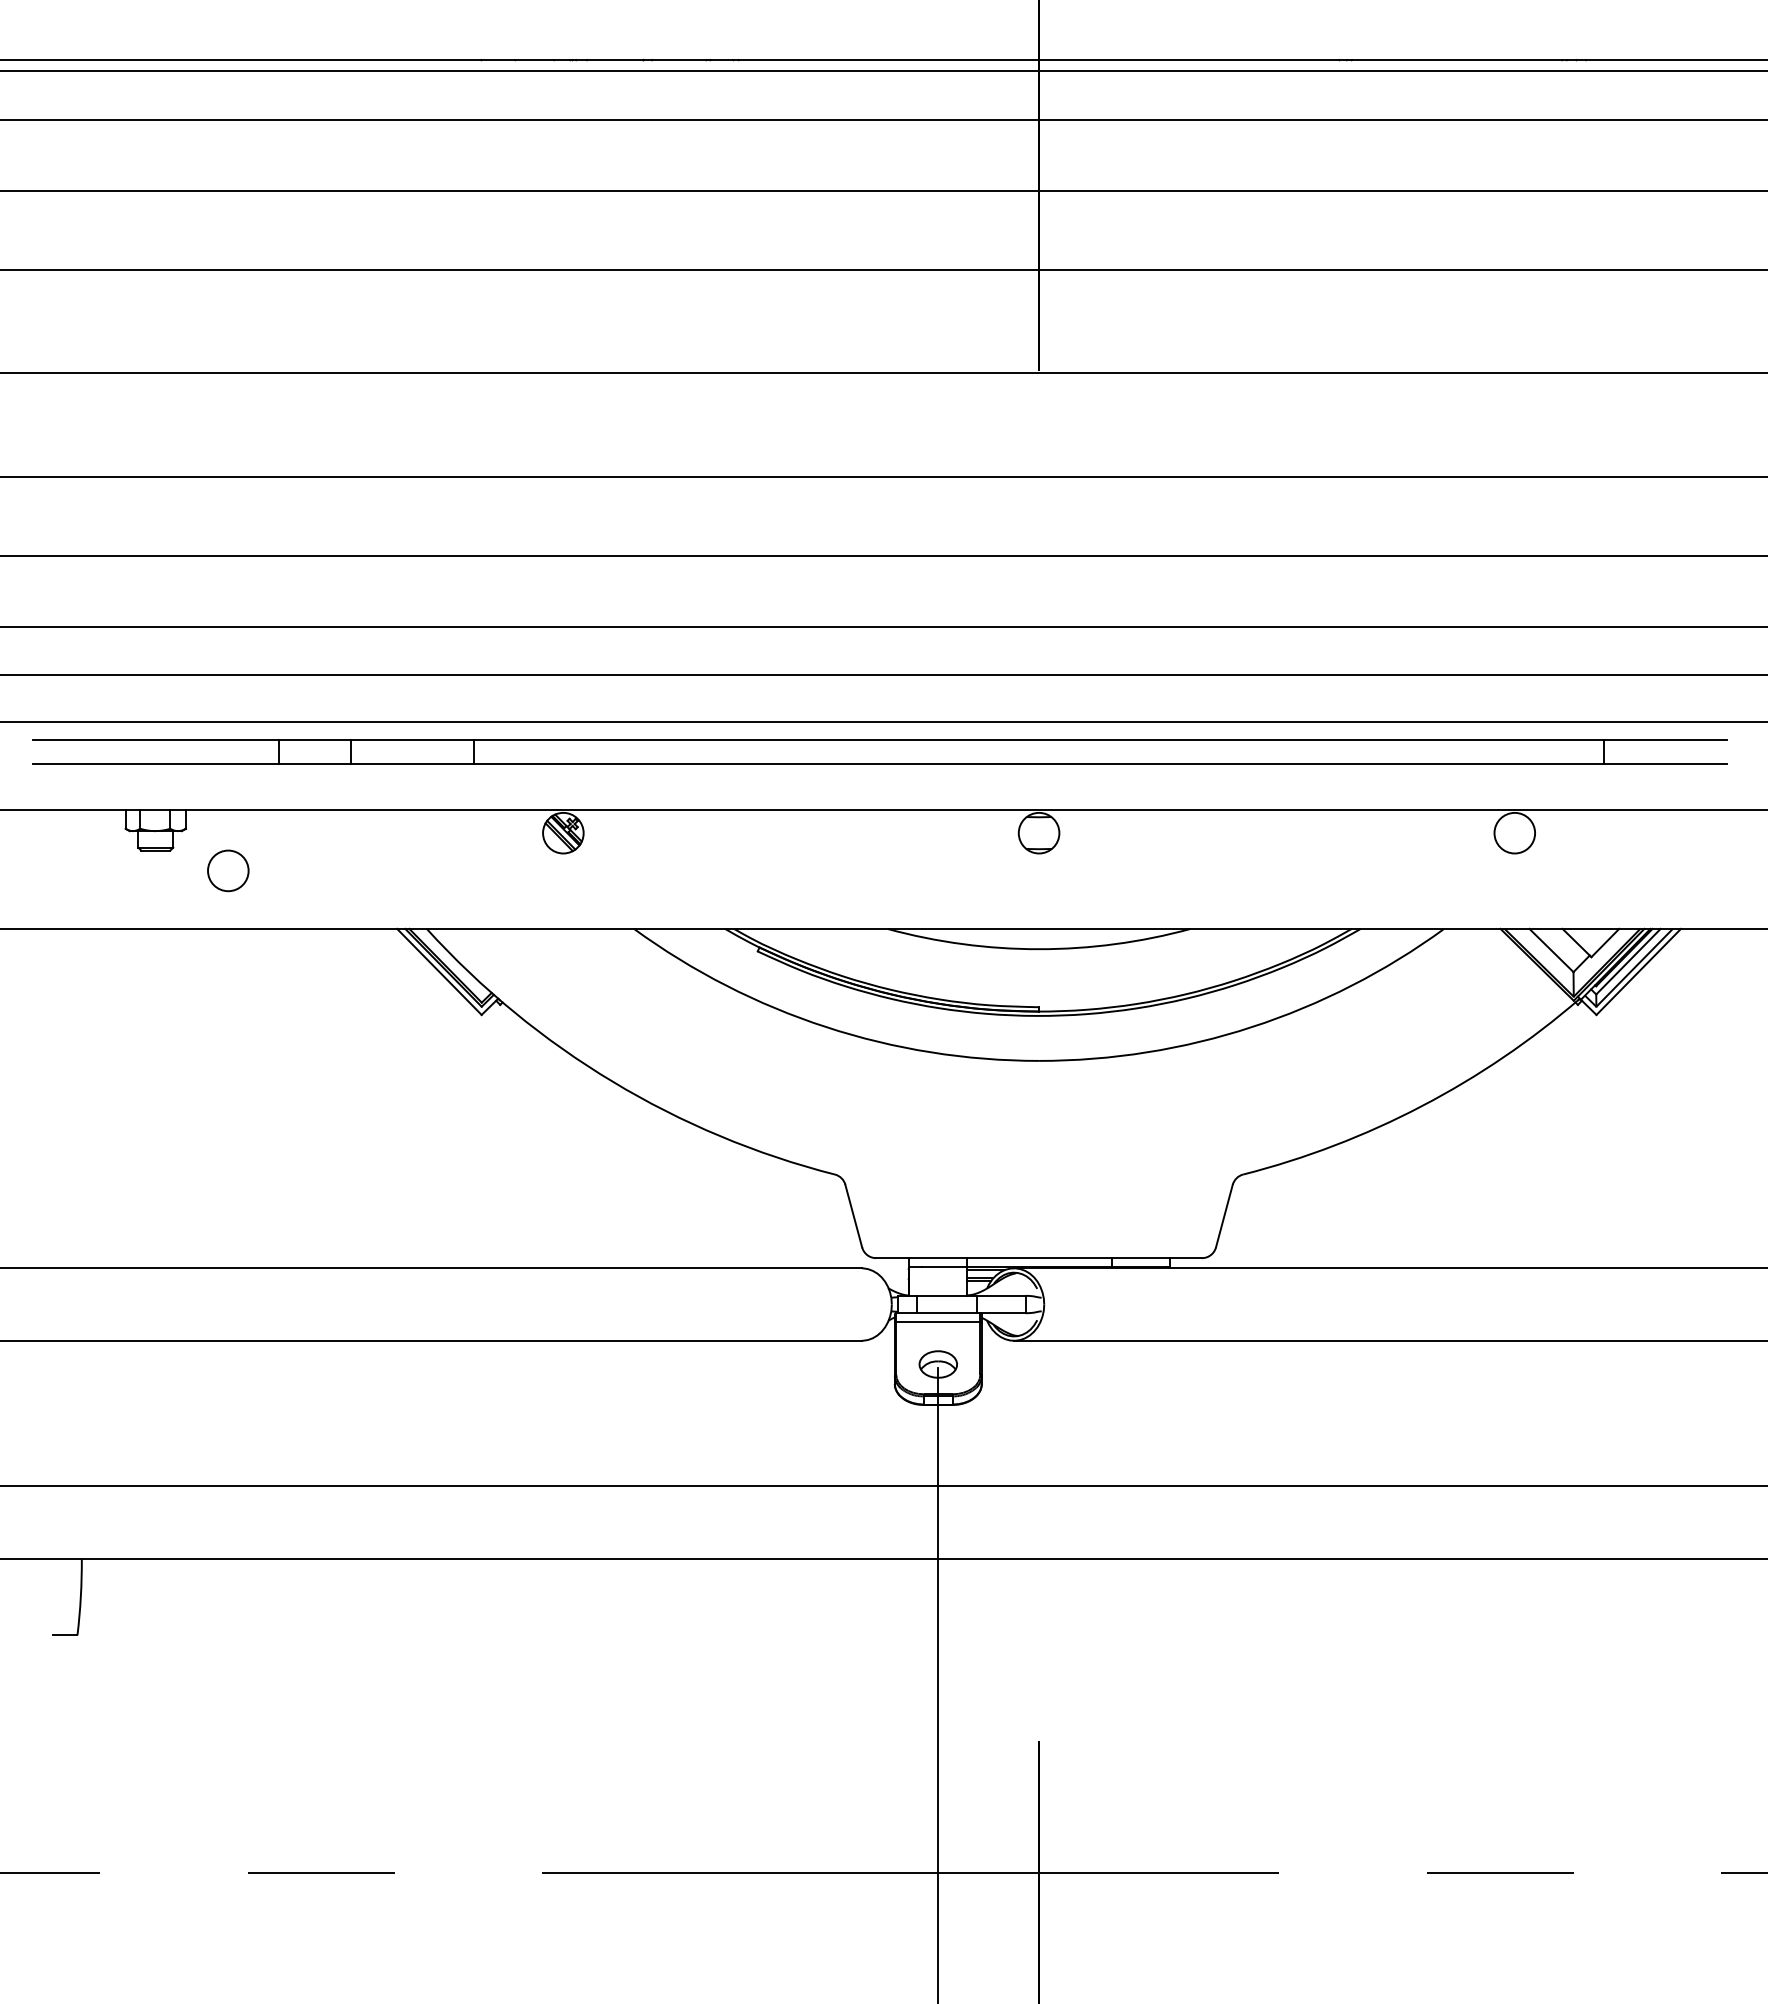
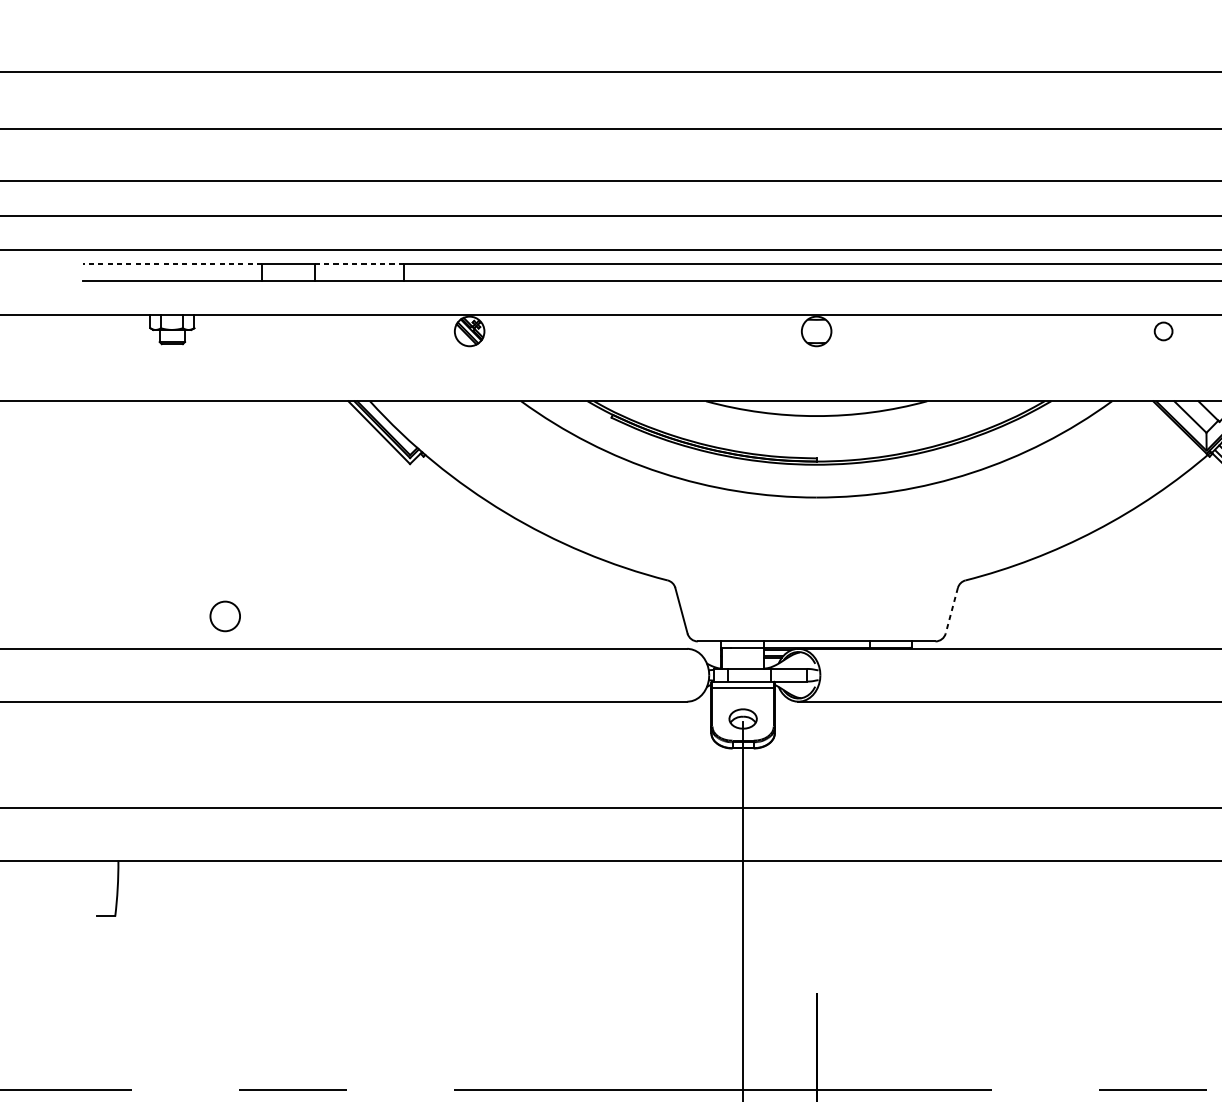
line: (155, 740) -> (172, 263), solid -> dashed
line: (412, 740) -> (359, 263), solid -> dashed
circle: (1514, 832) -> (1163, 330), size x0.6
circle: (228, 870) -> (225, 616), moved
line: (1224, 1216) -> (951, 611), solid -> dashed

